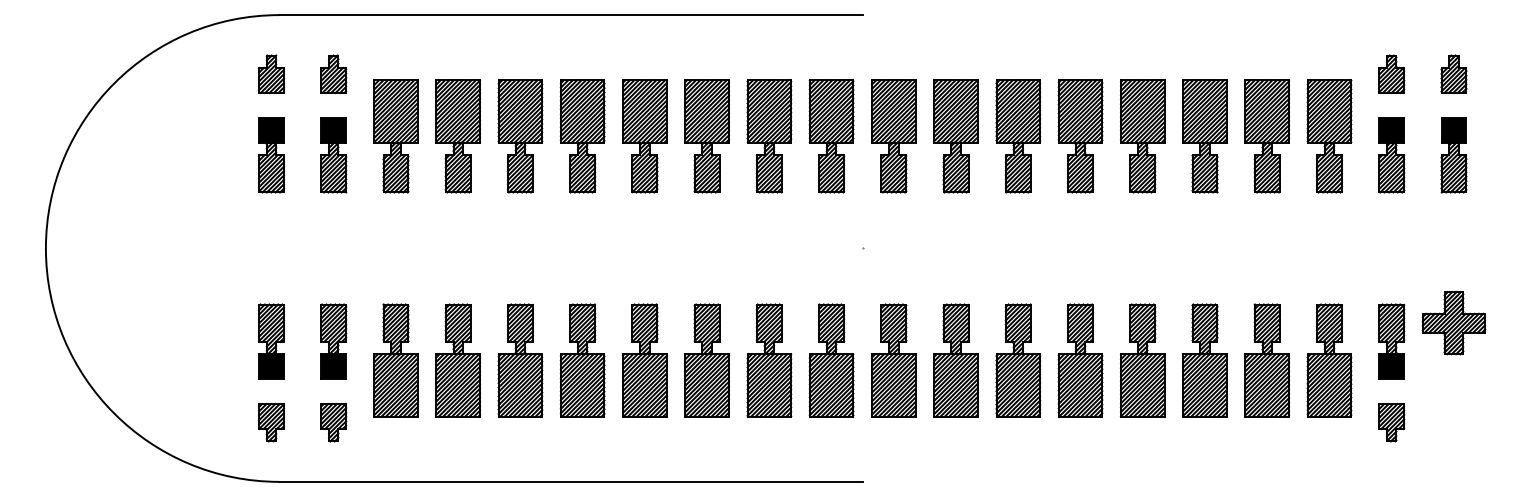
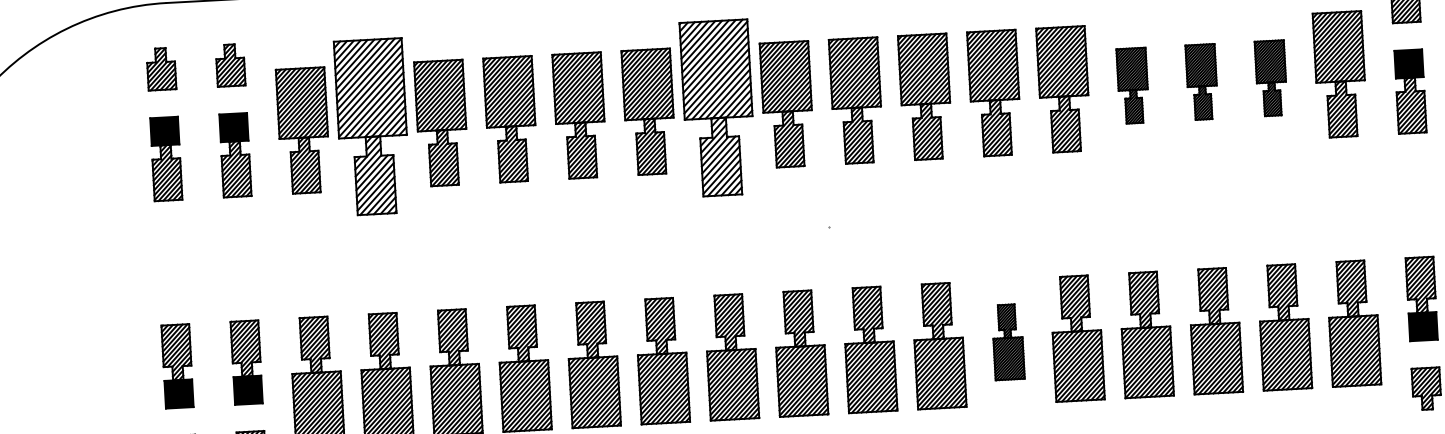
part: (458, 136) -> (372, 127), size x1.4
part: (769, 136) -> (718, 108), size x1.4
part: (1142, 136) -> (1132, 85), size x0.6
part: (1204, 136) -> (1201, 82), size x0.6
part: (1267, 136) -> (1271, 78), size x0.6
part: (1018, 360) -> (1008, 342), size x0.6

